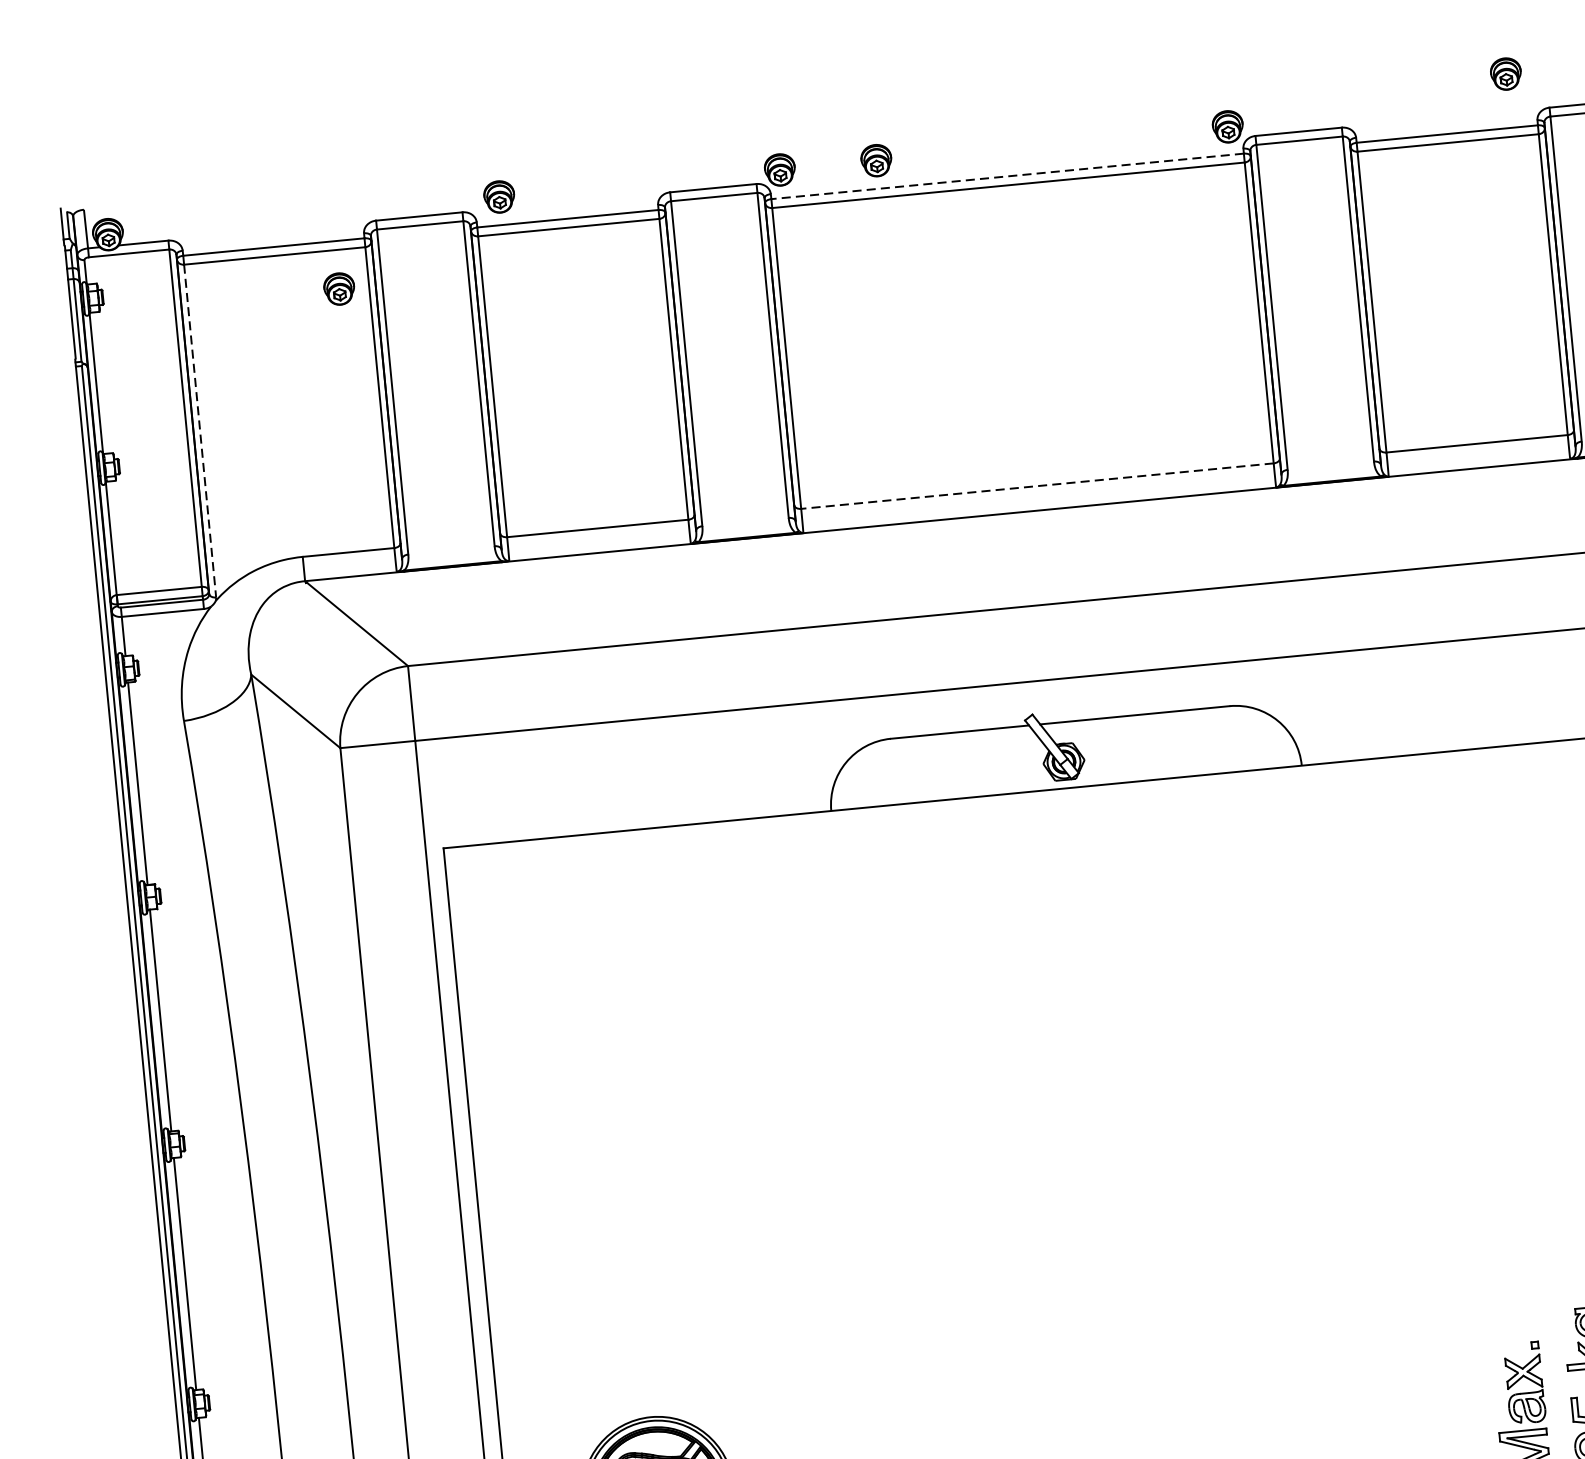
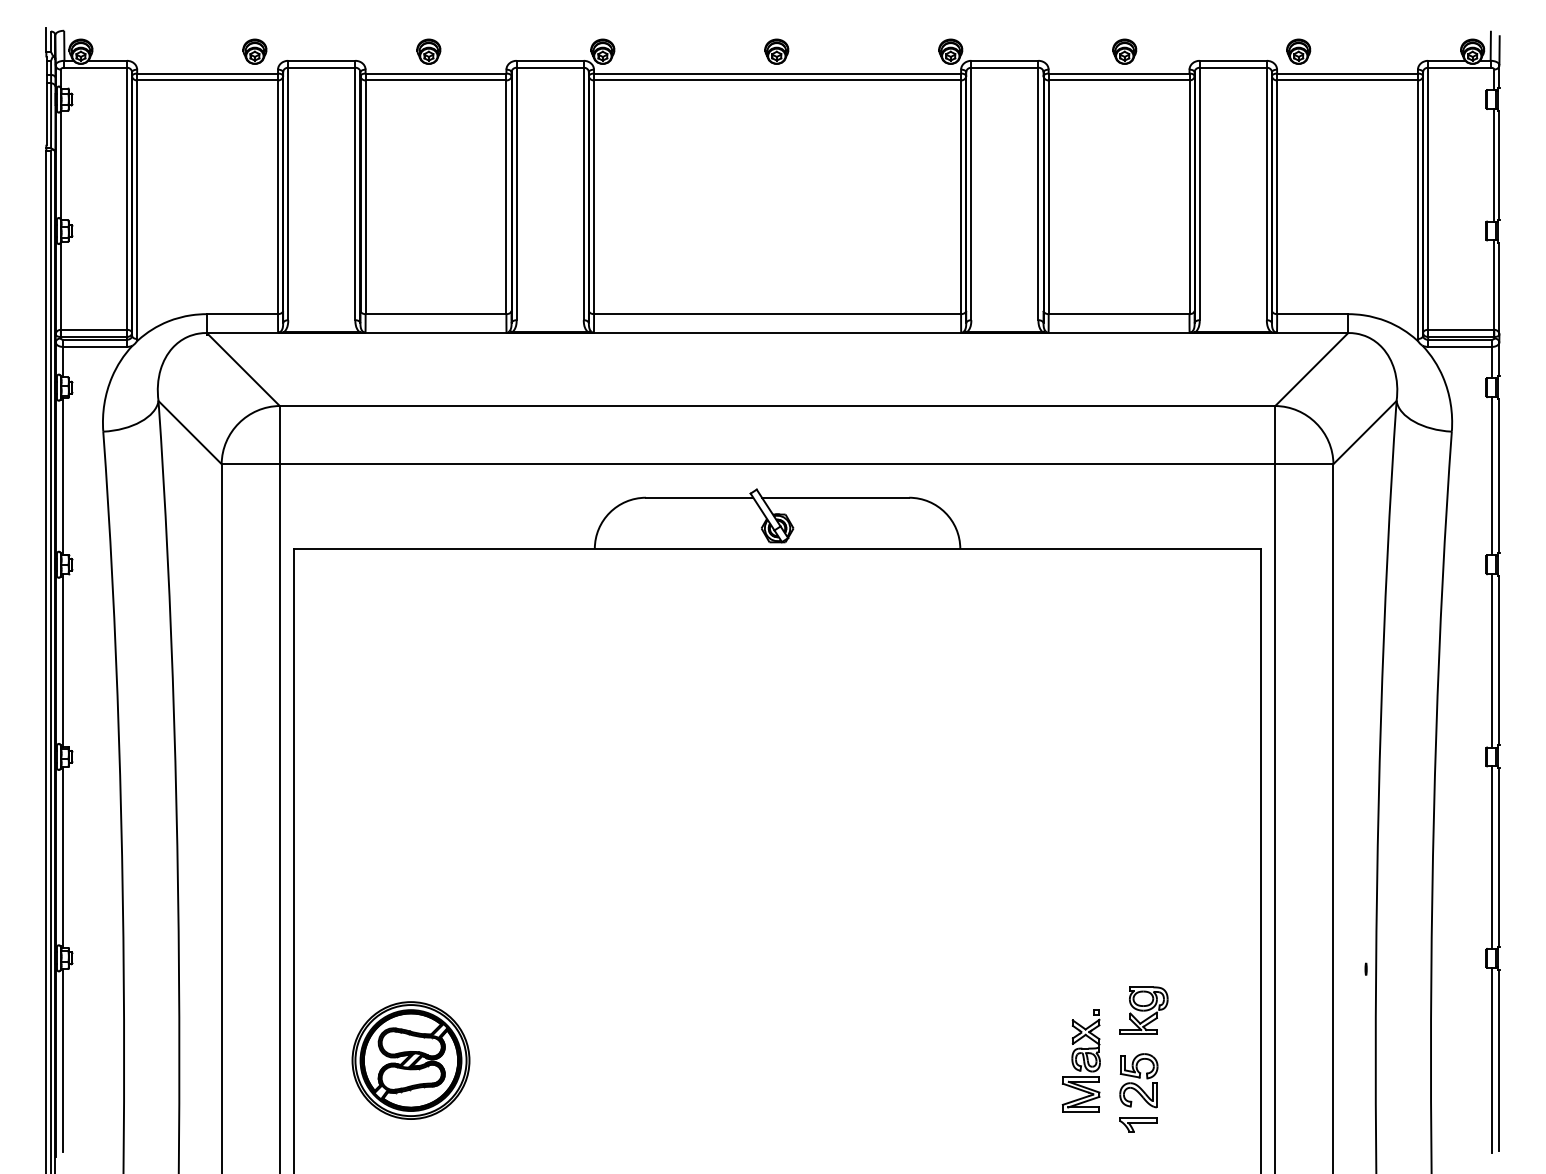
part: (1505, 73) -> (1124, 51), moved
part: (876, 160) -> (776, 51), moved
line: (1007, 176) -> (777, 73), dashed -> solid
part: (498, 196) -> (428, 51), moved
part: (338, 288) -> (254, 51), moved
line: (200, 432) -> (137, 210), dashed -> solid
line: (1037, 486) -> (777, 314), dashed -> solid

